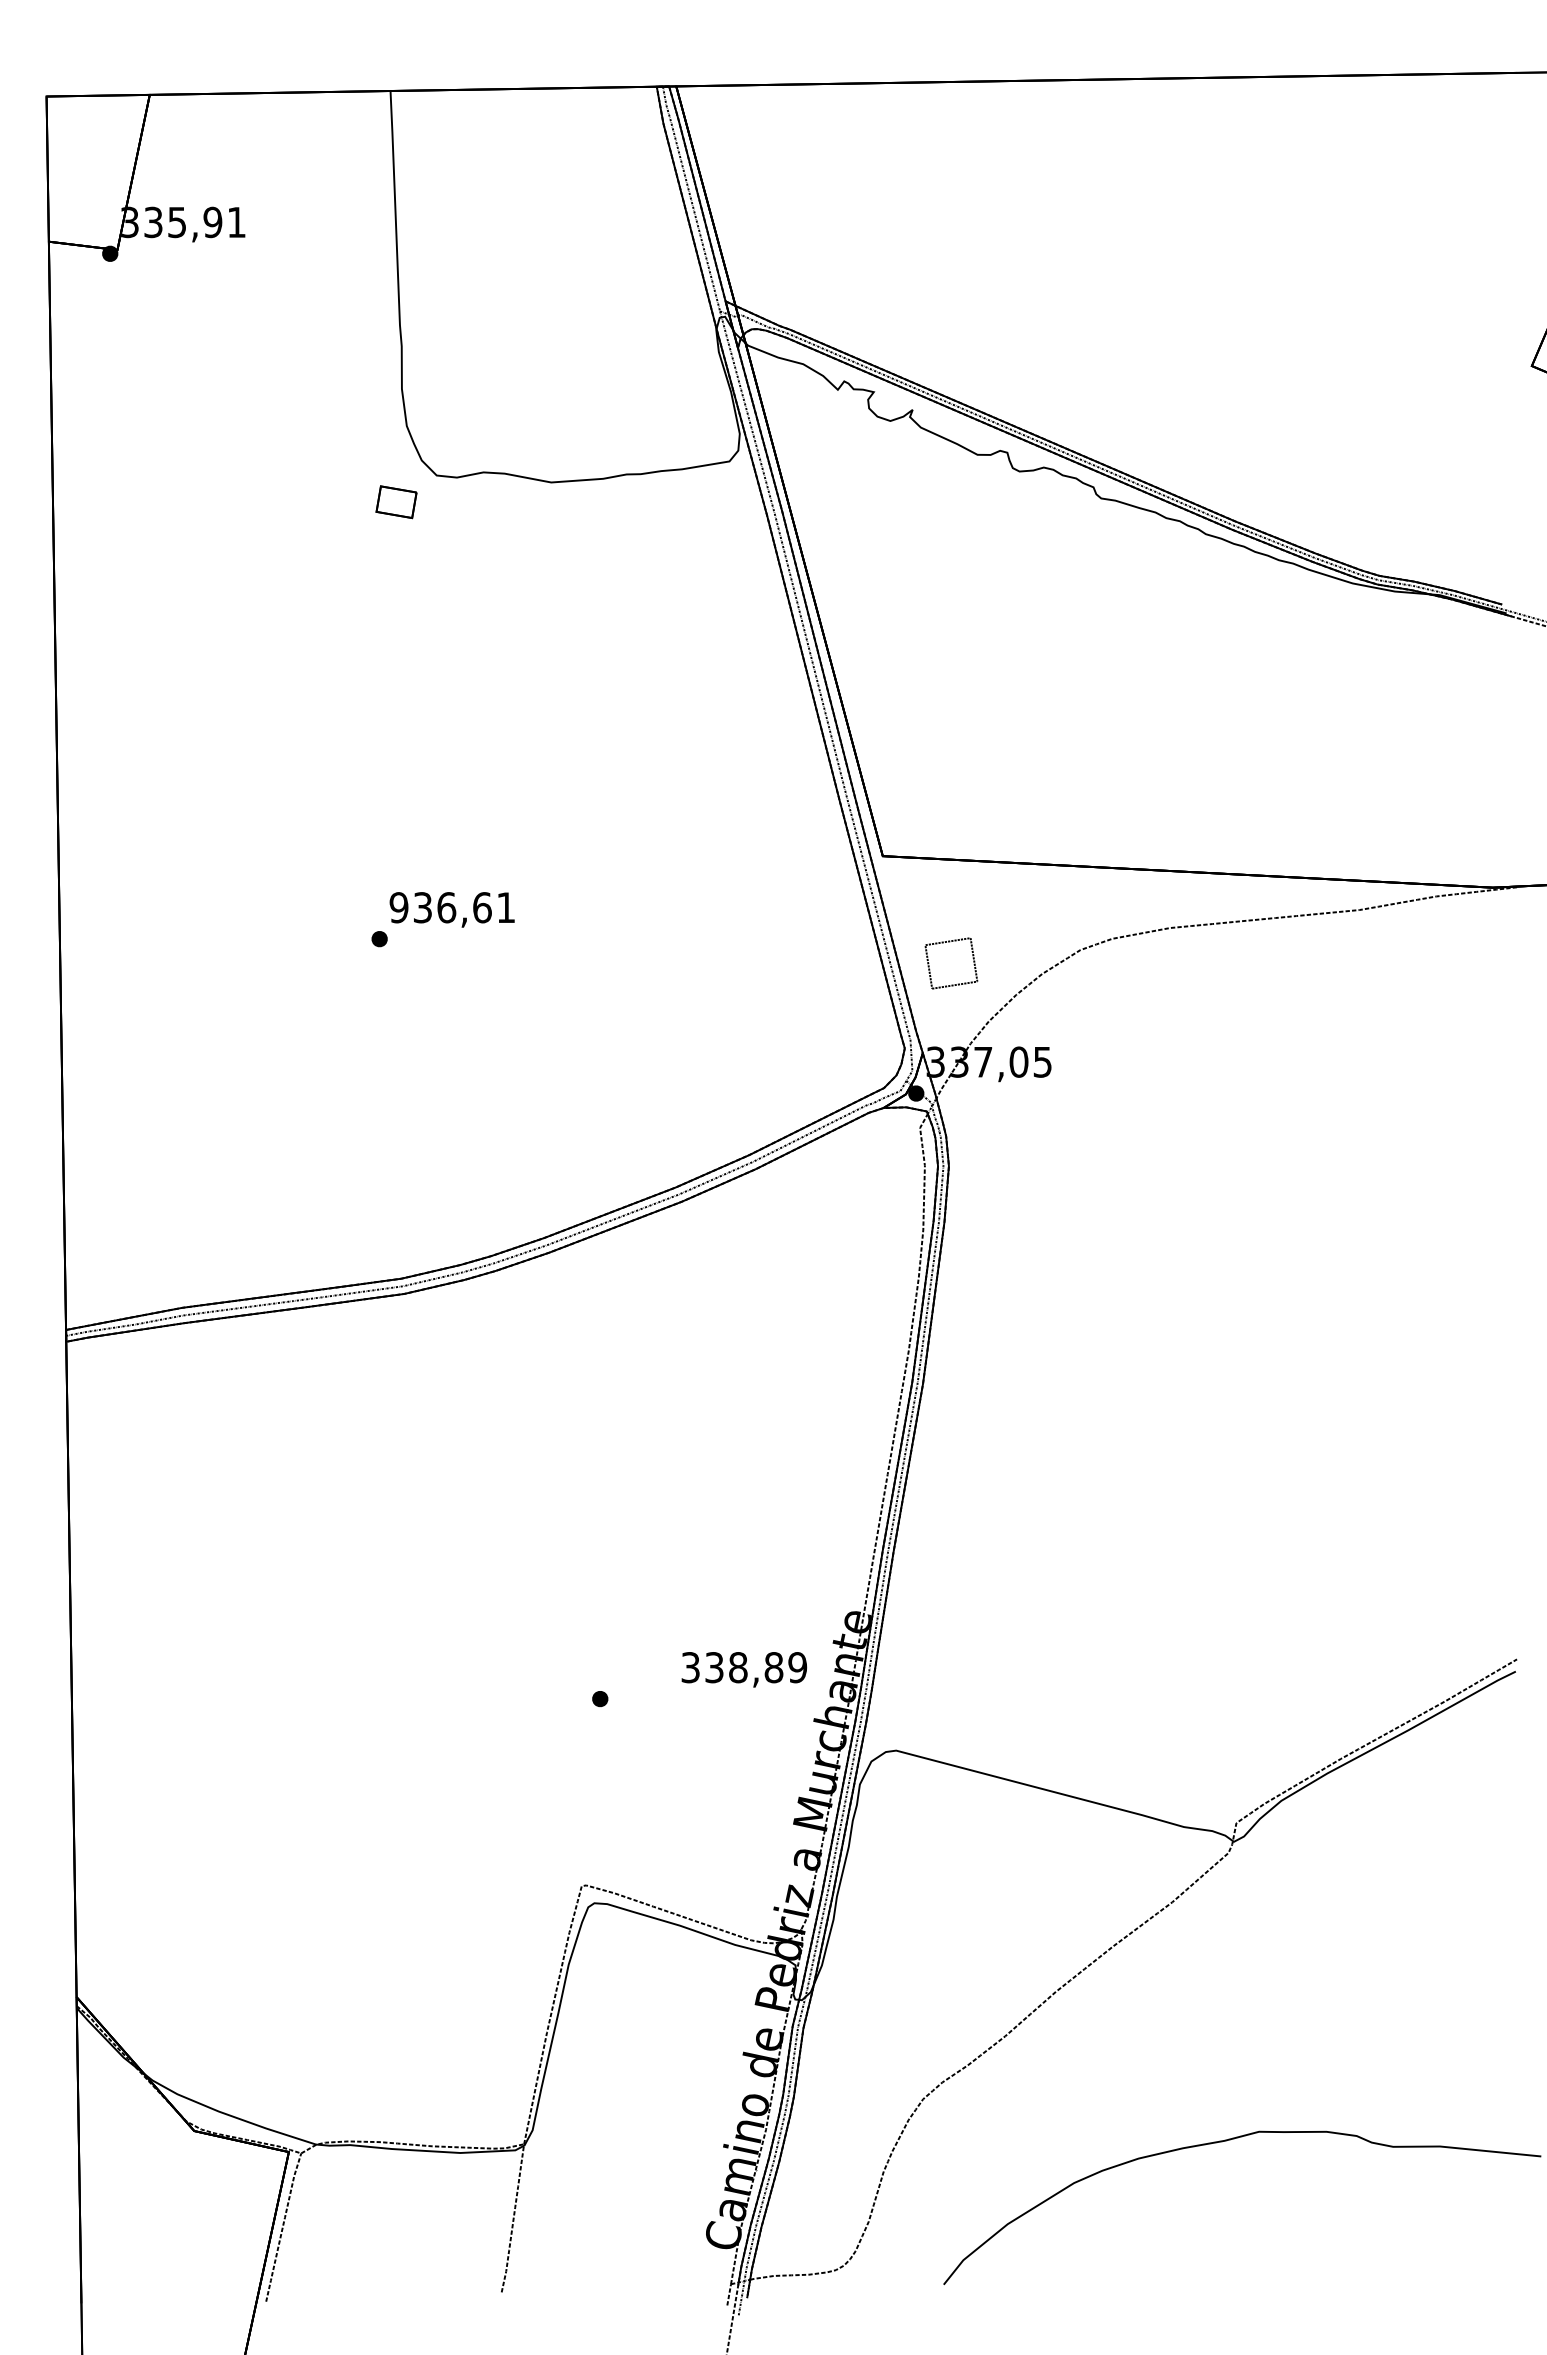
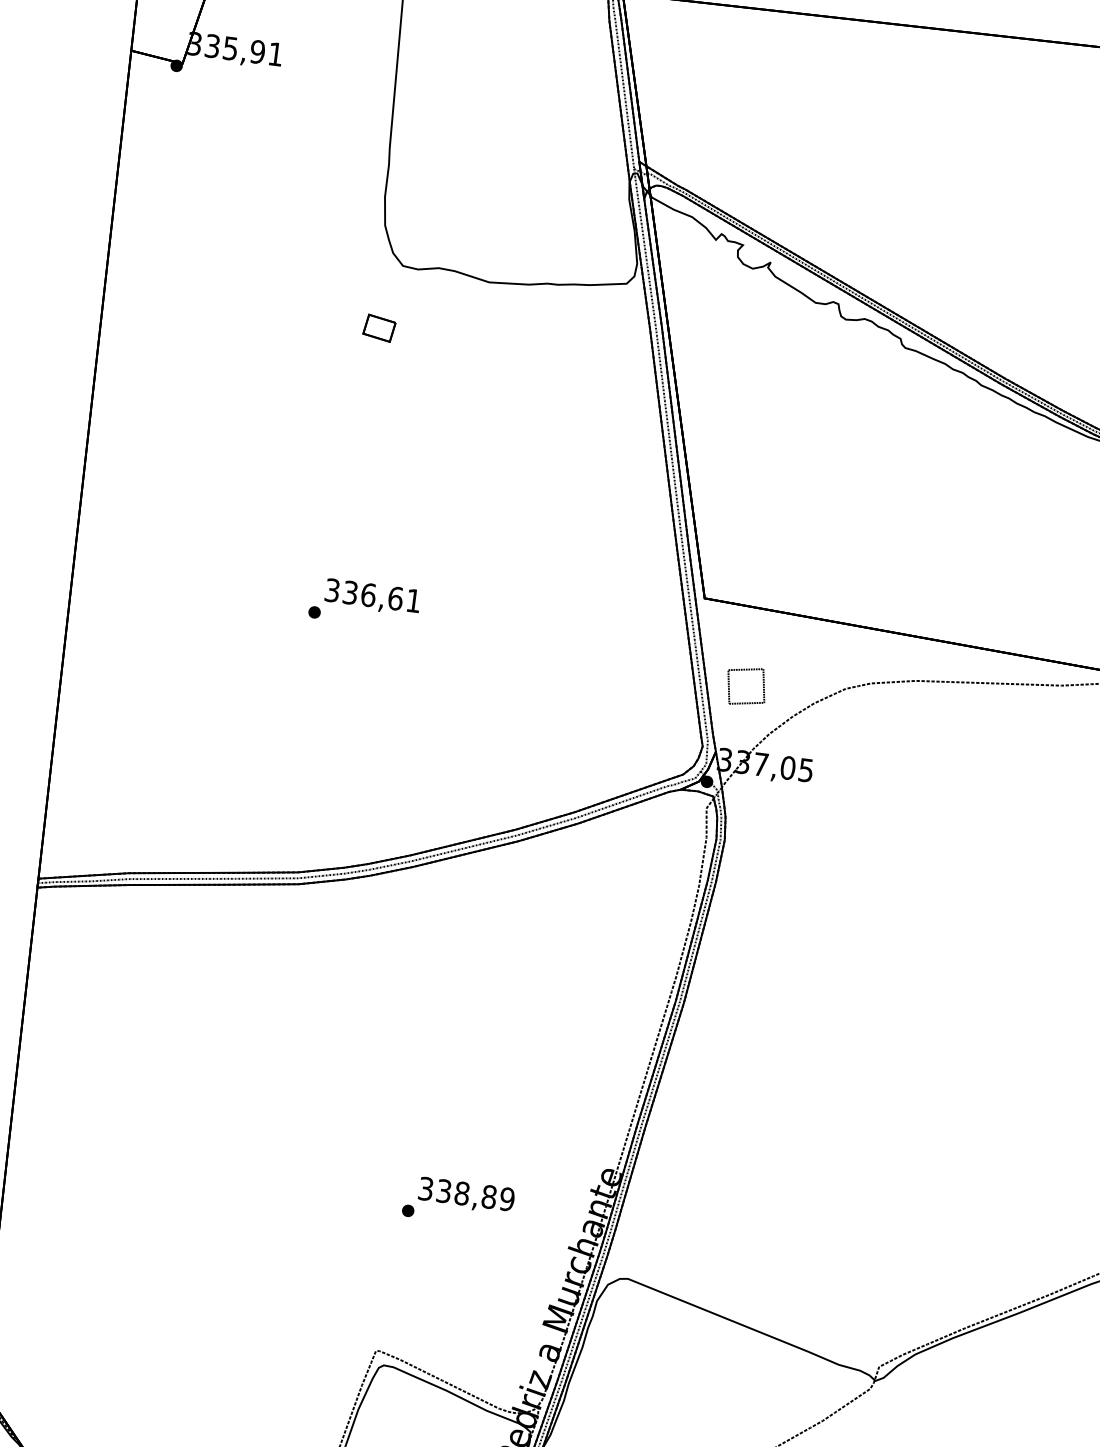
part: (396, 502) -> (379, 328), moved
text: (398, 907) -> (331, 590), 936,61 -> 336,61
text: (744, 1669) -> (466, 1195), moved

